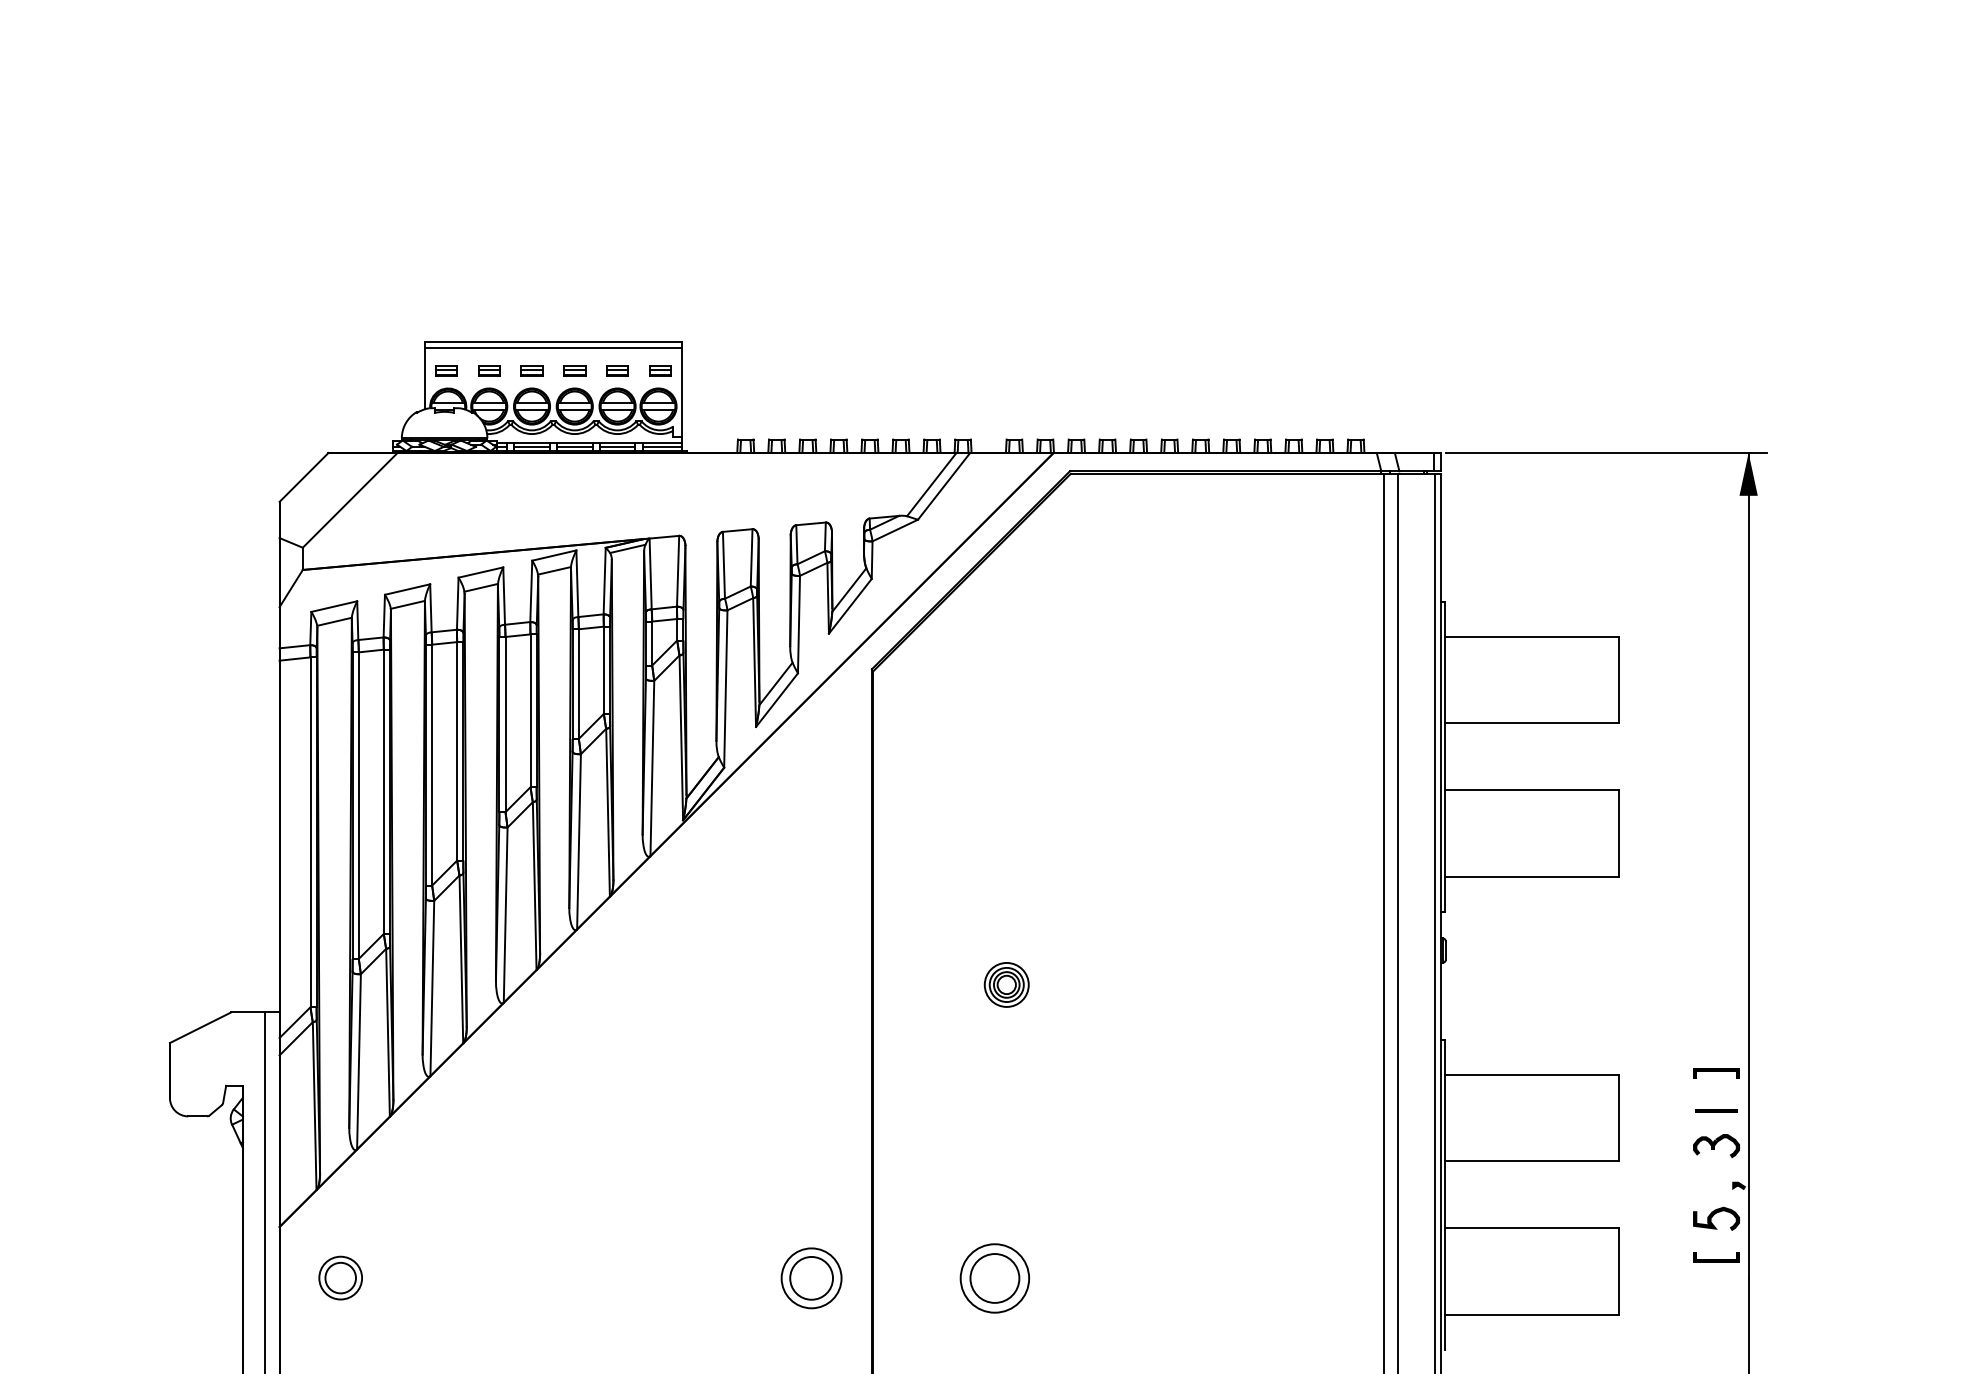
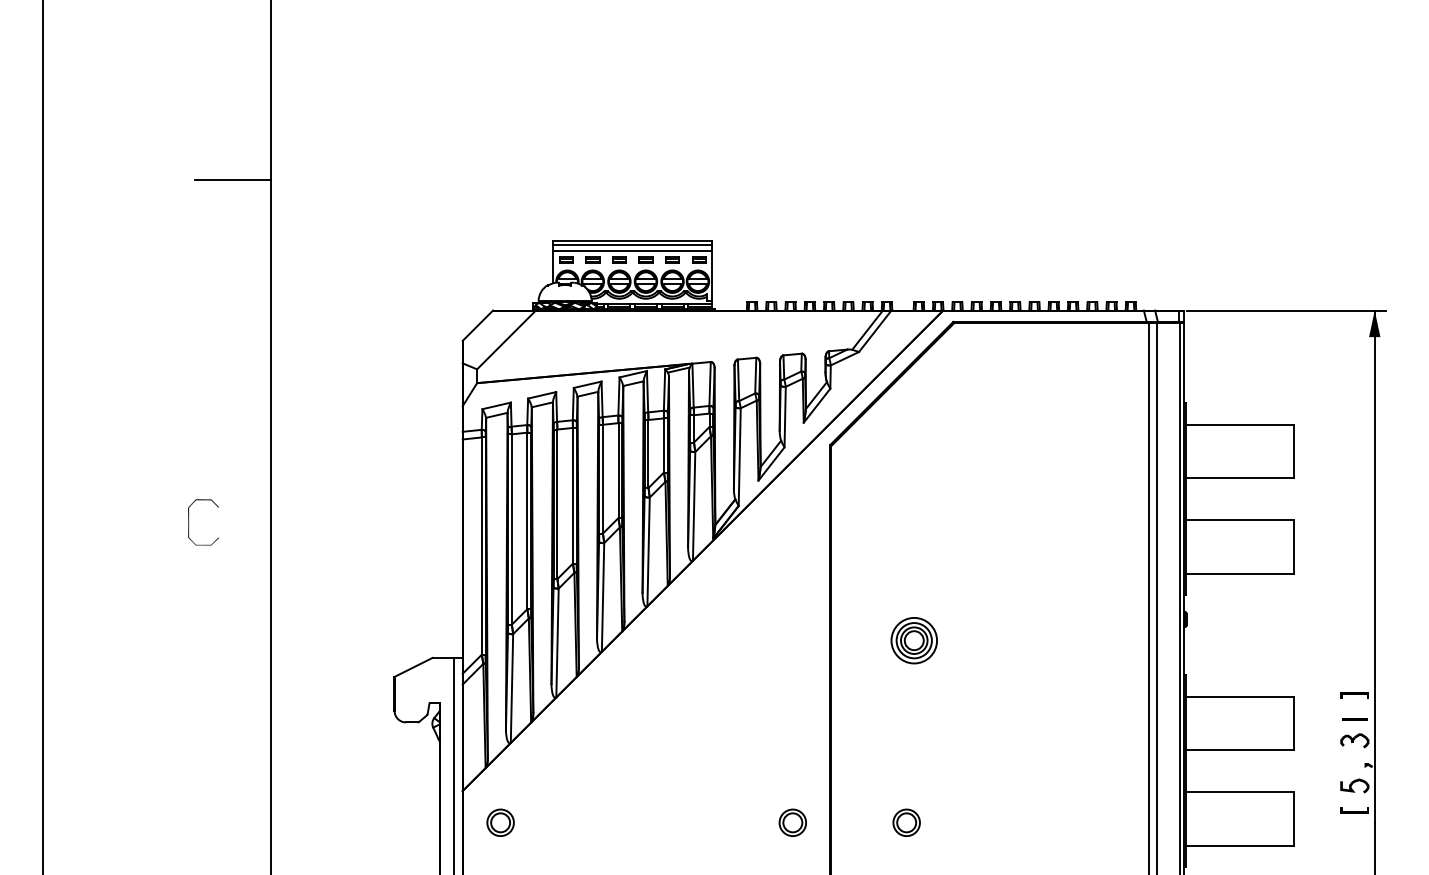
line: (553, 356) -> (632, 250), added
part: (1005, 984) -> (913, 640), size x1.67
part: (810, 1277) -> (792, 822), size x0.71
part: (994, 1277) -> (906, 822), size x0.62

